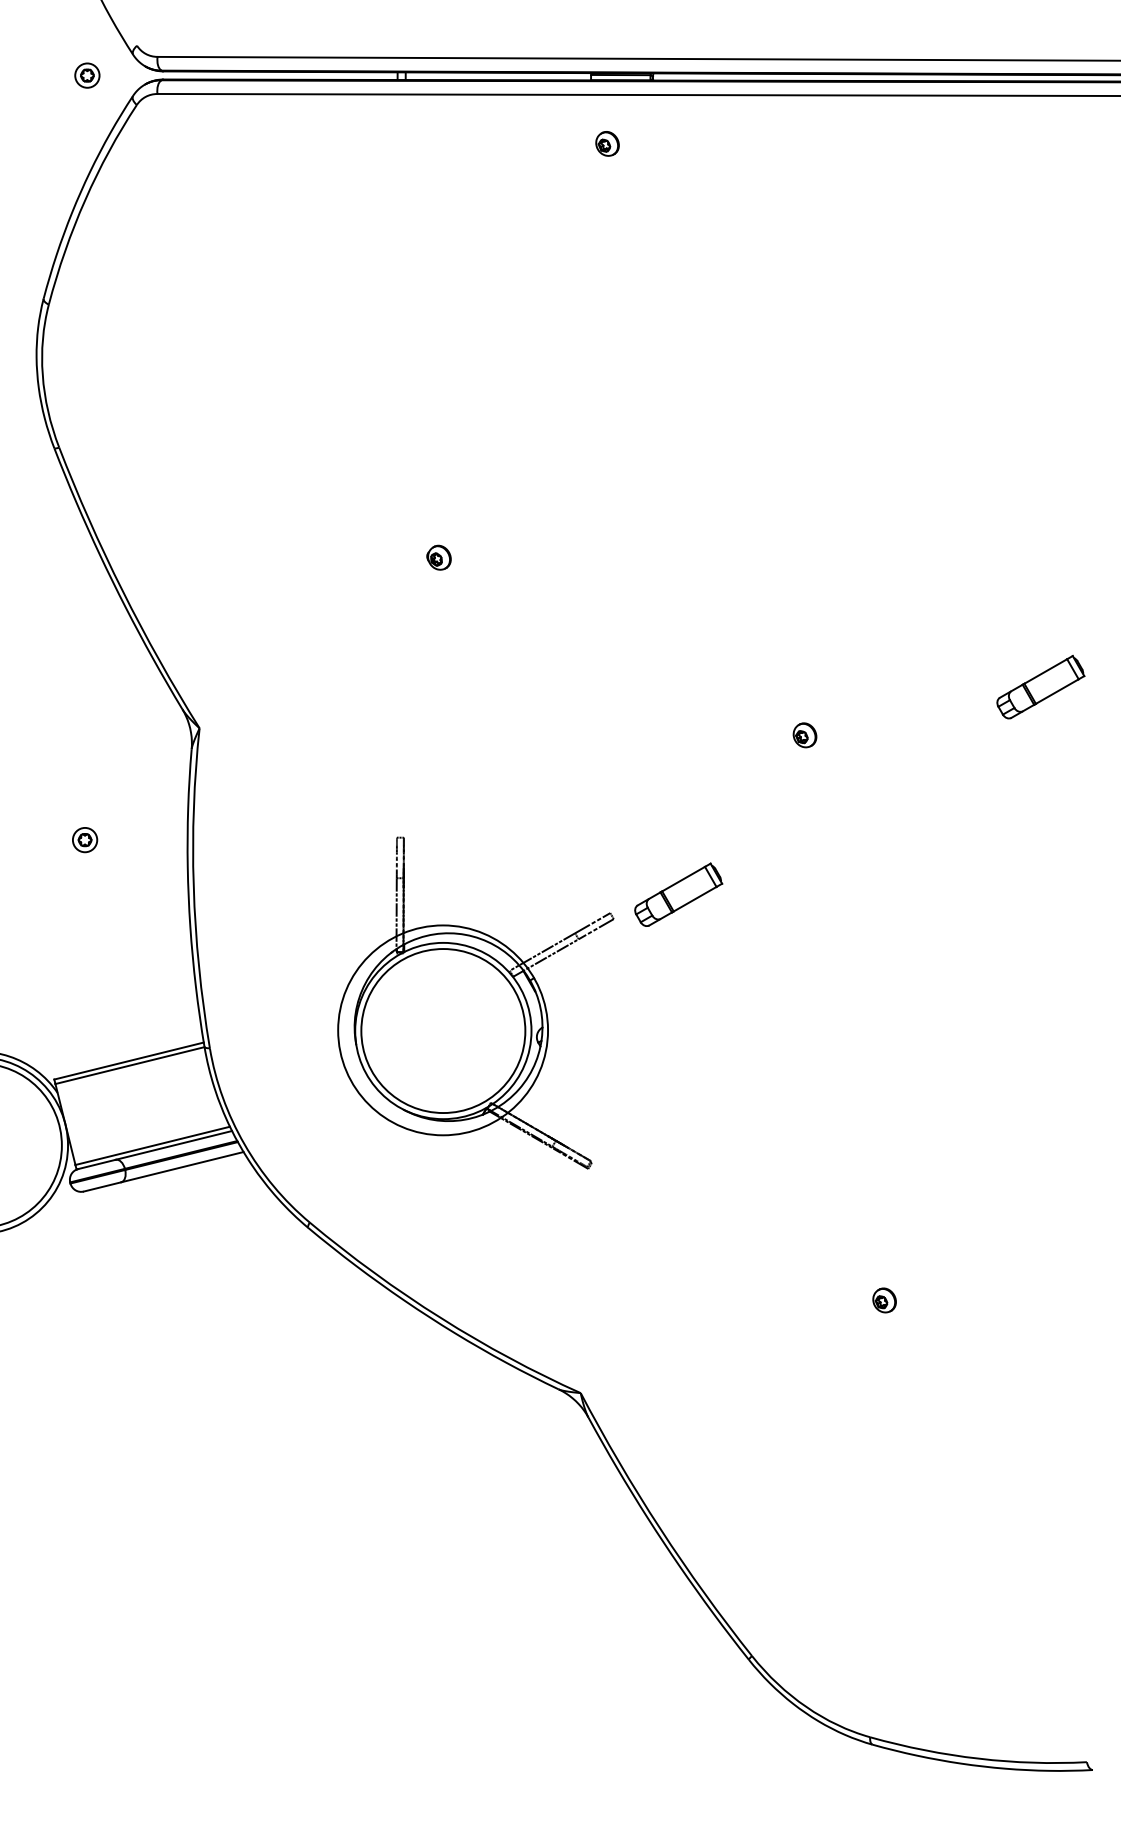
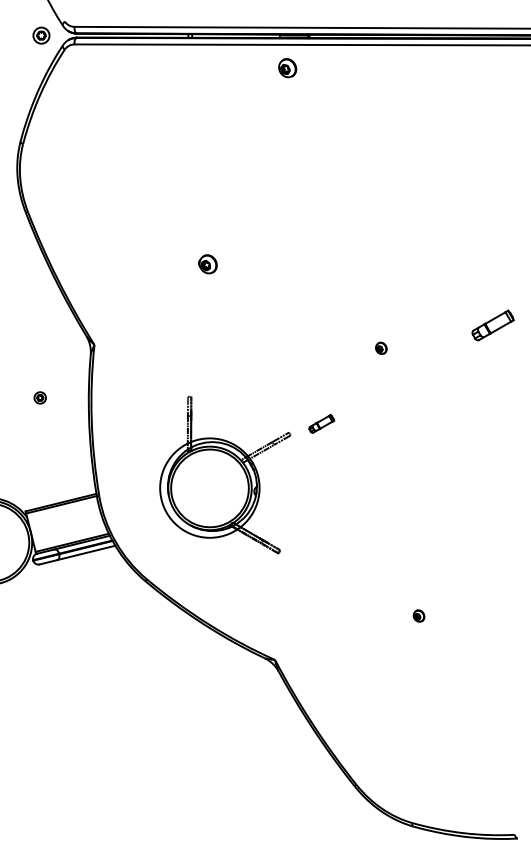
part: (85, 75) -> (40, 35), size x1.4
part: (606, 142) -> (287, 67), size x1.6
part: (438, 556) -> (207, 263), size x1.6
part: (678, 894) -> (321, 423), size x0.6

